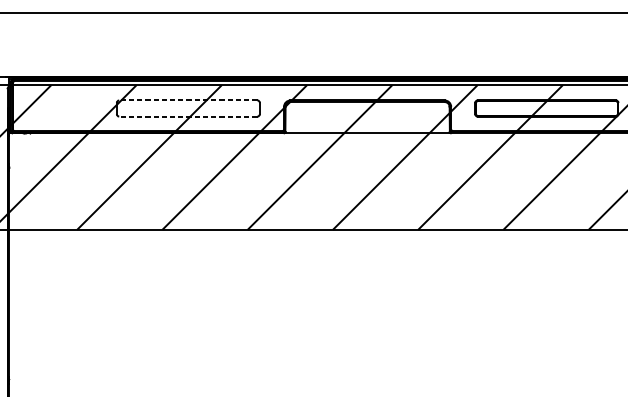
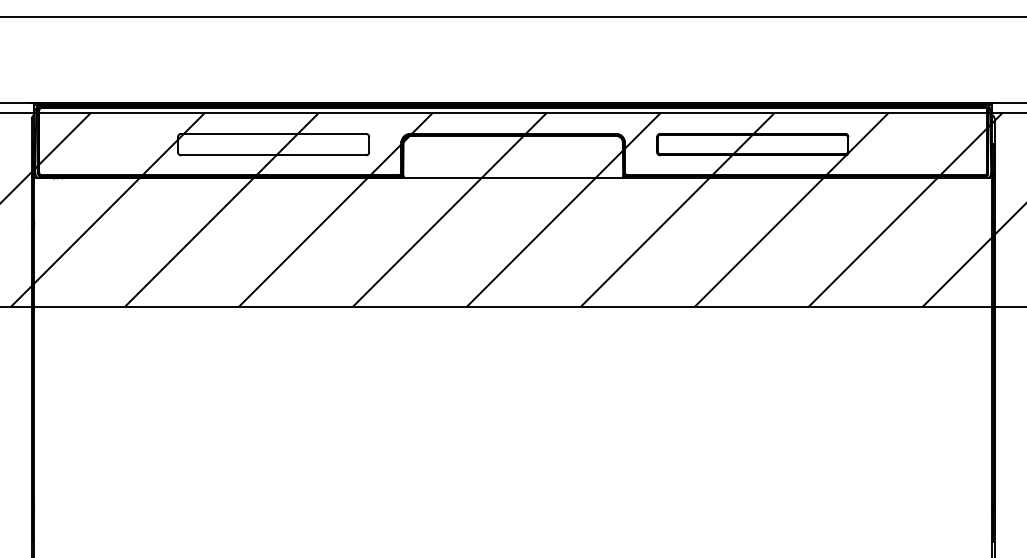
line: (188, 100) -> (273, 133), dashed -> solid
line: (188, 116) -> (273, 155), dashed -> solid

